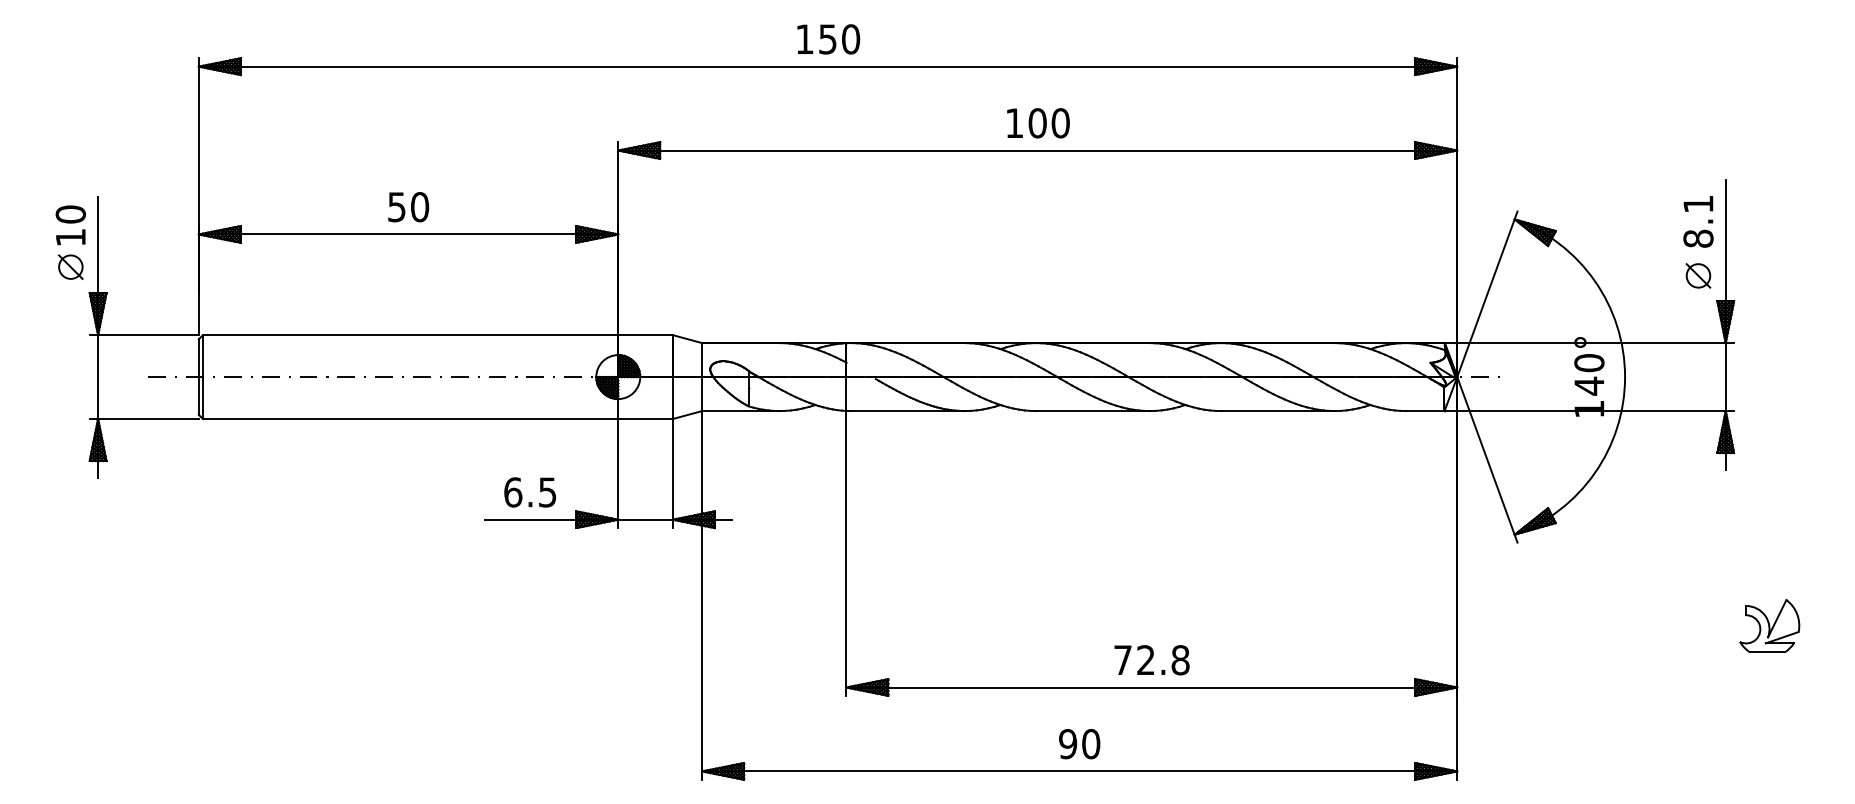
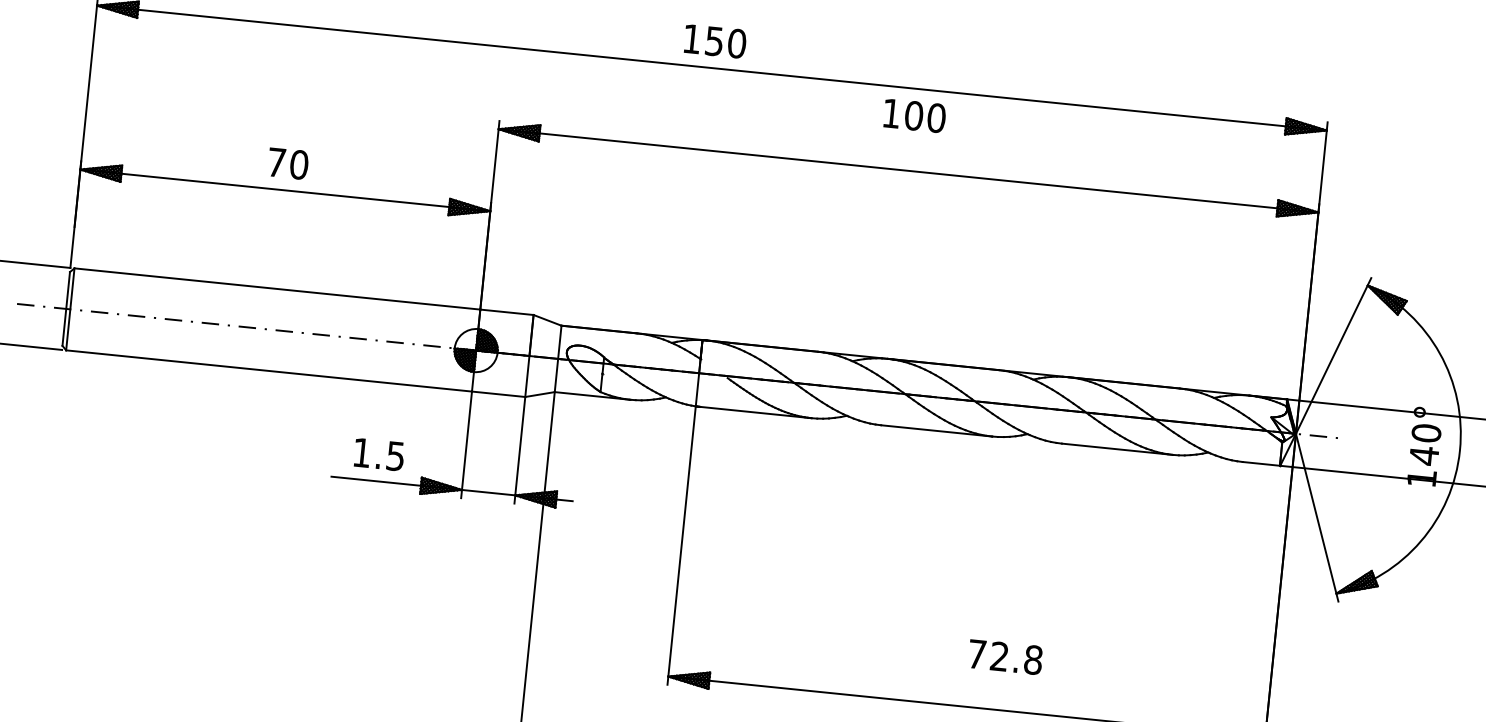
text: (1038, 123) -> (914, 116), moved
text: (396, 207) -> (276, 162), 50 -> 70
text: (513, 492) -> (362, 452), 6.5 -> 1.5
text: (1151, 660) -> (1004, 657), moved

